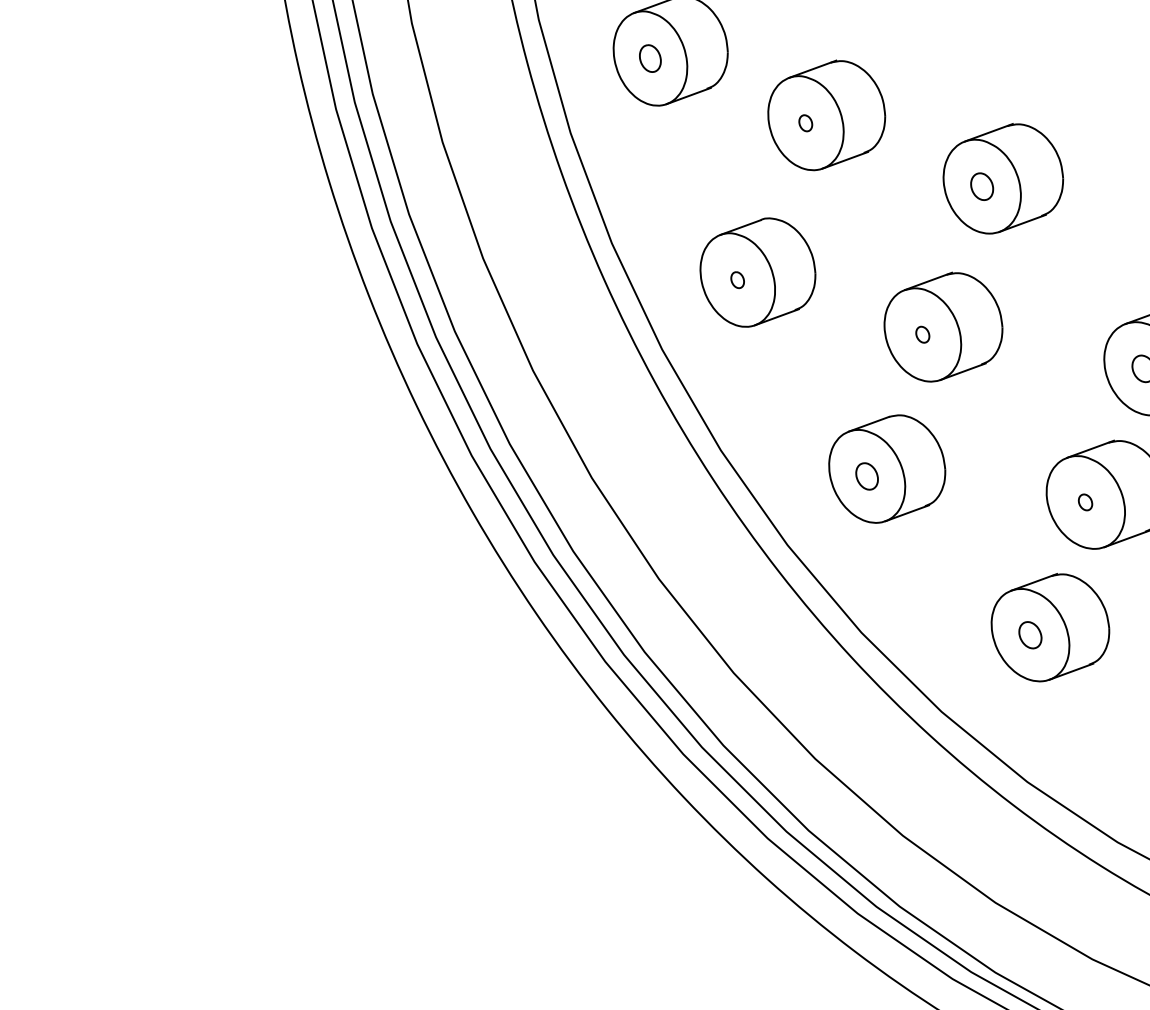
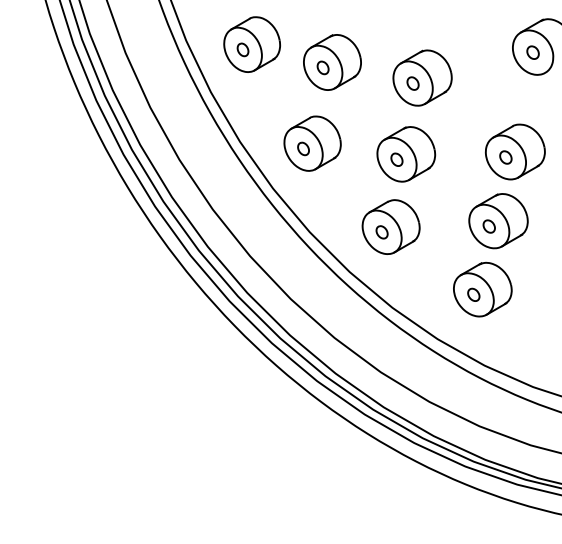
part: (804, 122) -> (322, 67), size x1.67
part: (737, 279) -> (303, 148), size x1.67
part: (921, 334) -> (396, 159), size x1.67
part: (1084, 502) -> (488, 226), size x1.67

